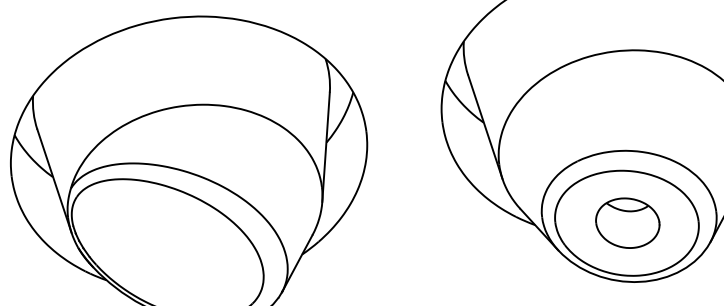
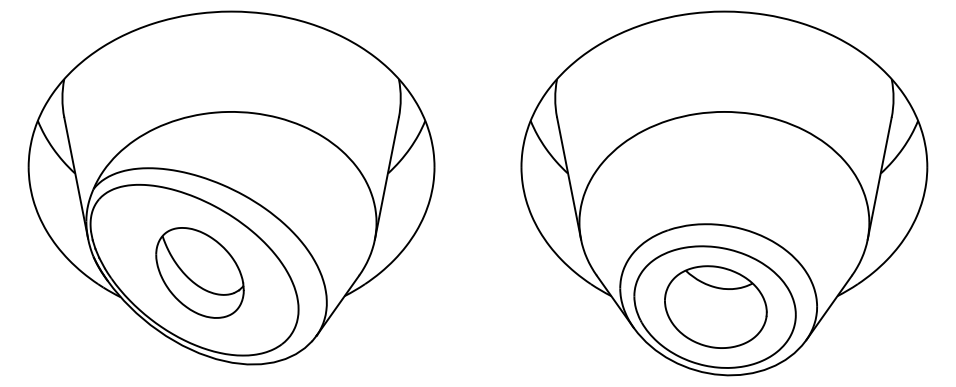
part: (627, 222) -> (715, 306), size x1.43
part: (172, 249) -> (199, 272), added

